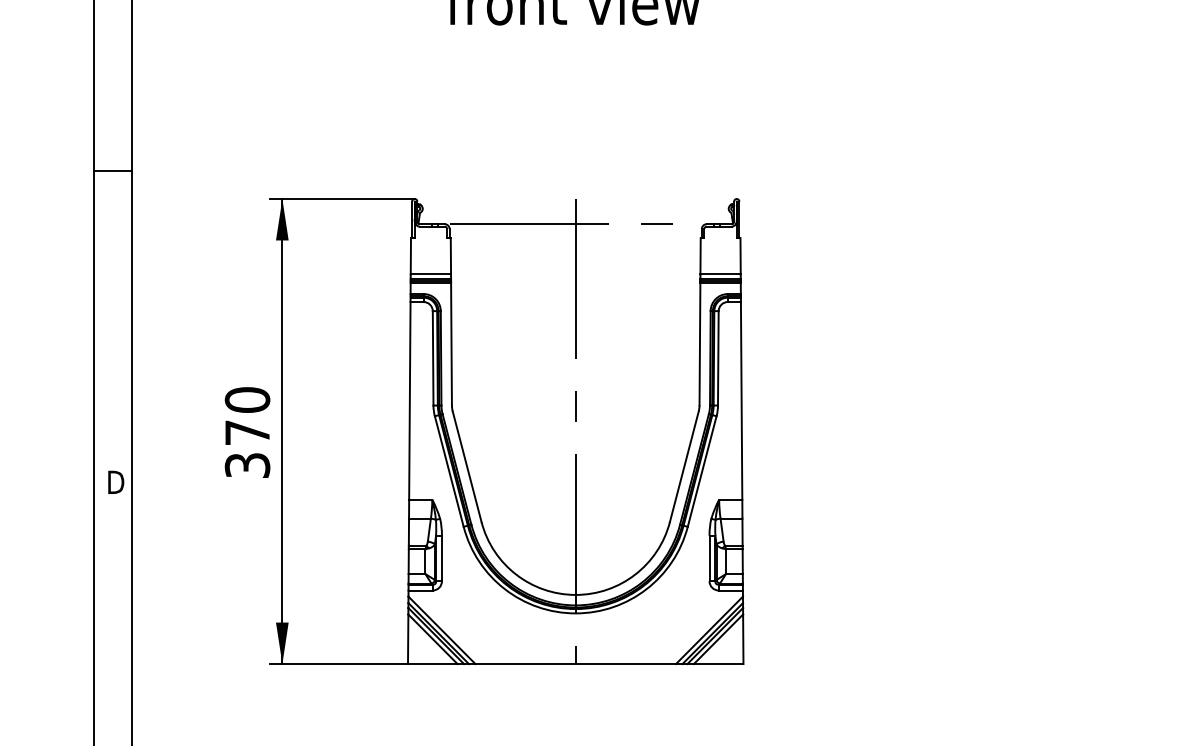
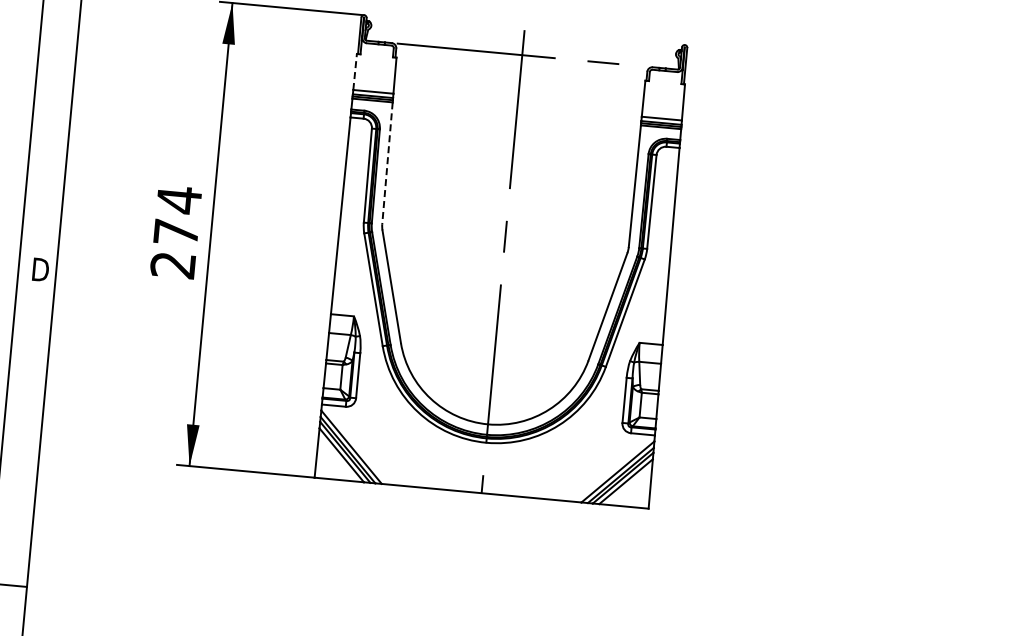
line: (410, 255) -> (354, 71), solid -> dashed
line: (451, 344) -> (387, 163), solid -> dashed
text: (247, 432) -> (176, 232), 370 -> 274

